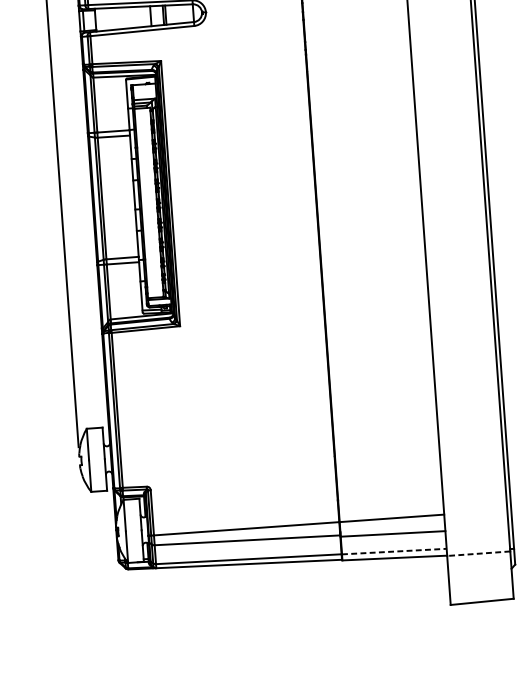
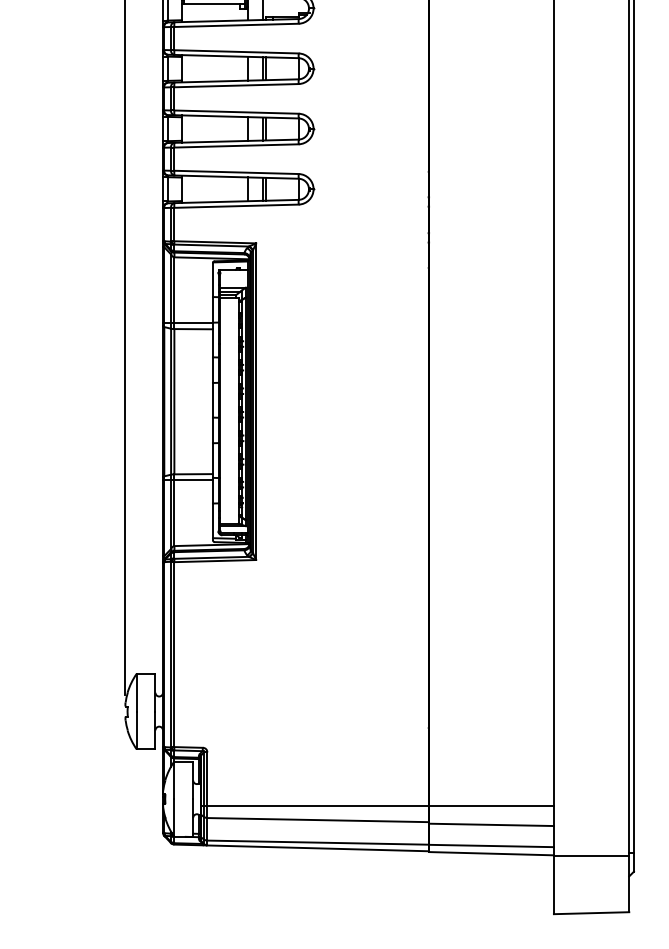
line: (394, 552) -> (491, 846), dashed -> solid
line: (478, 553) -> (591, 855), dashed -> solid

